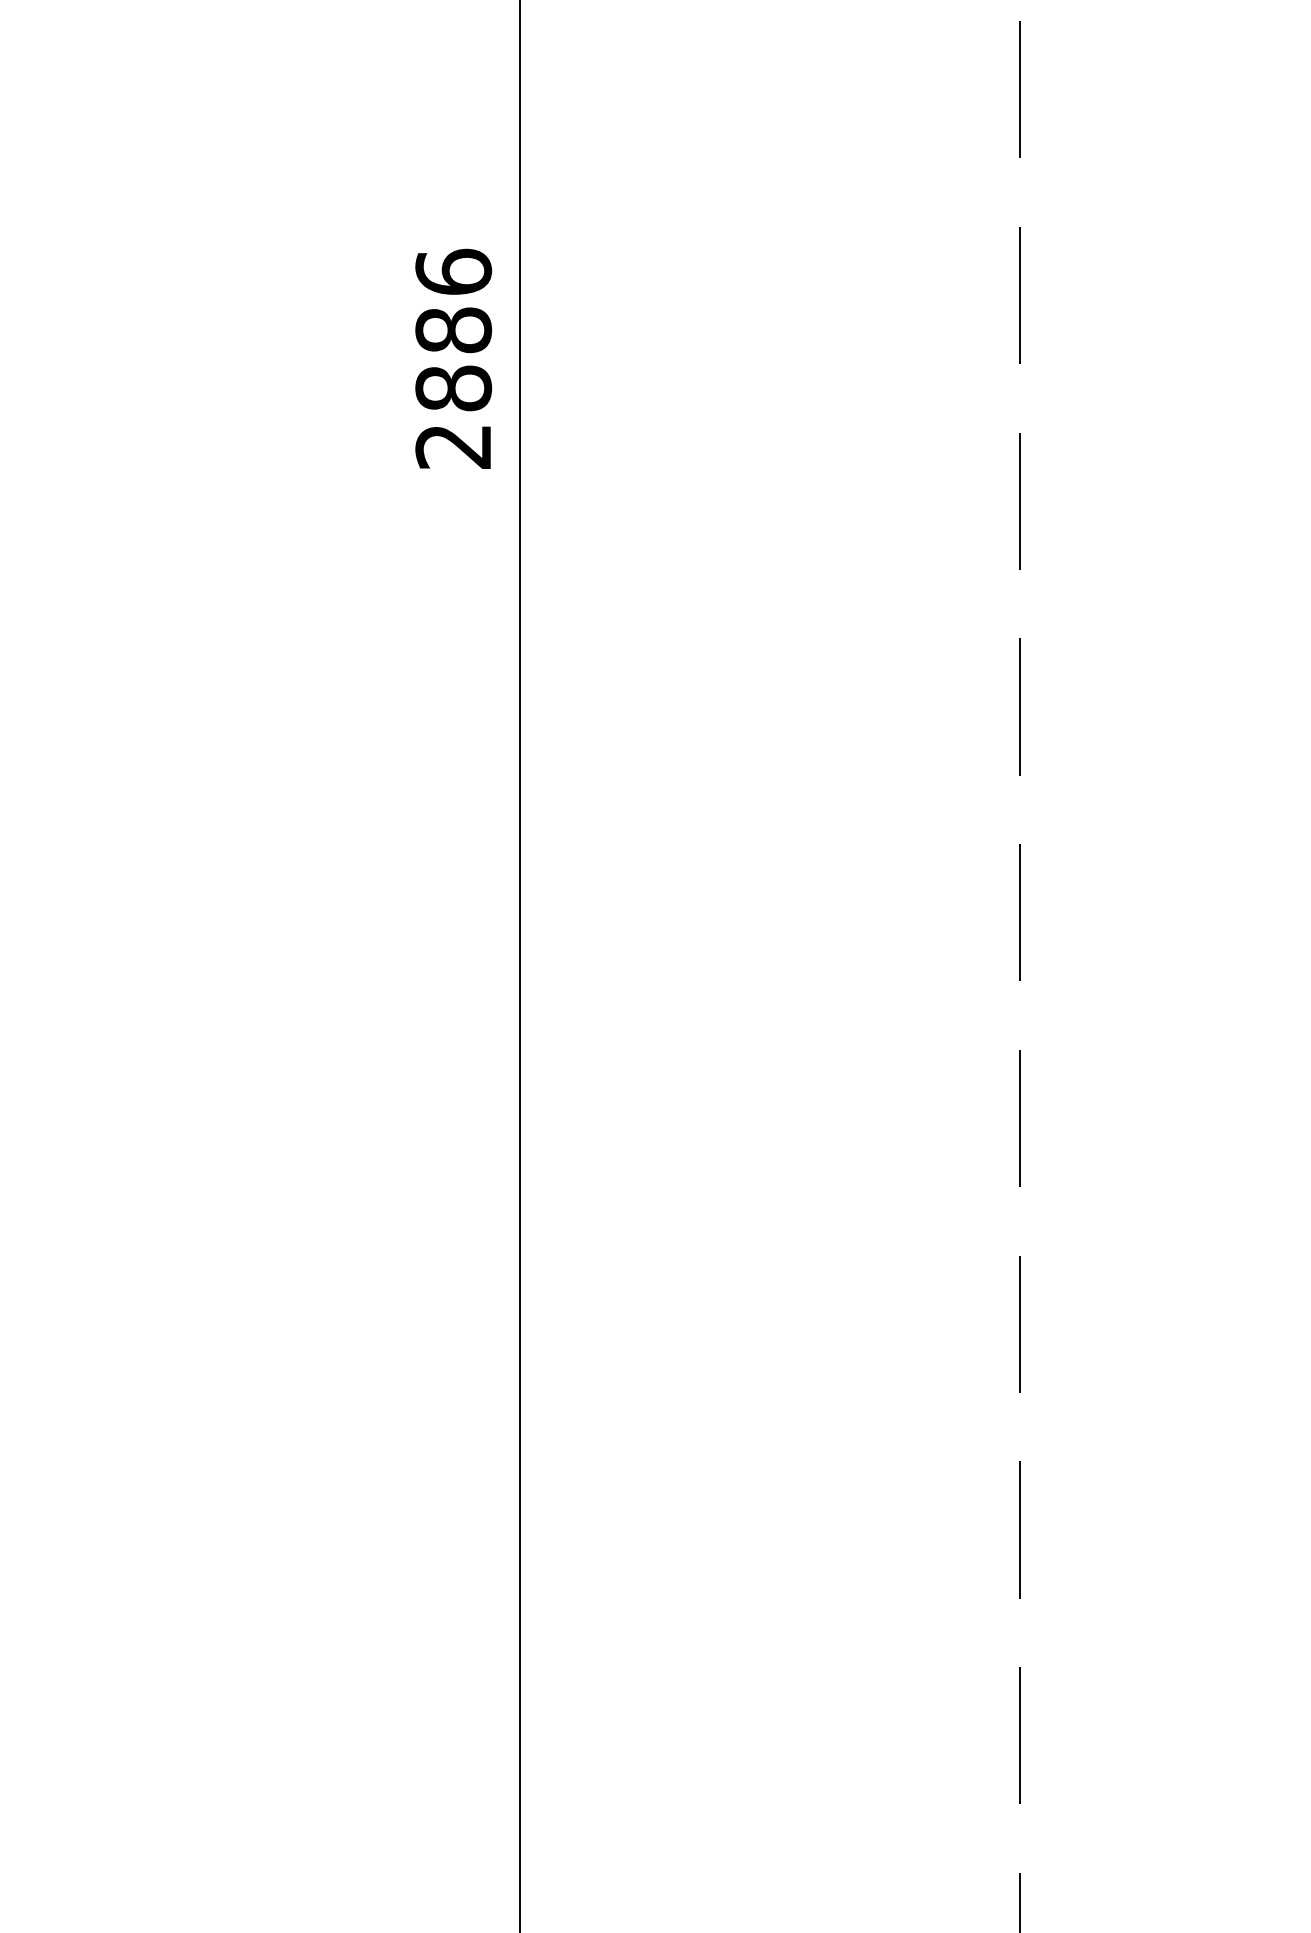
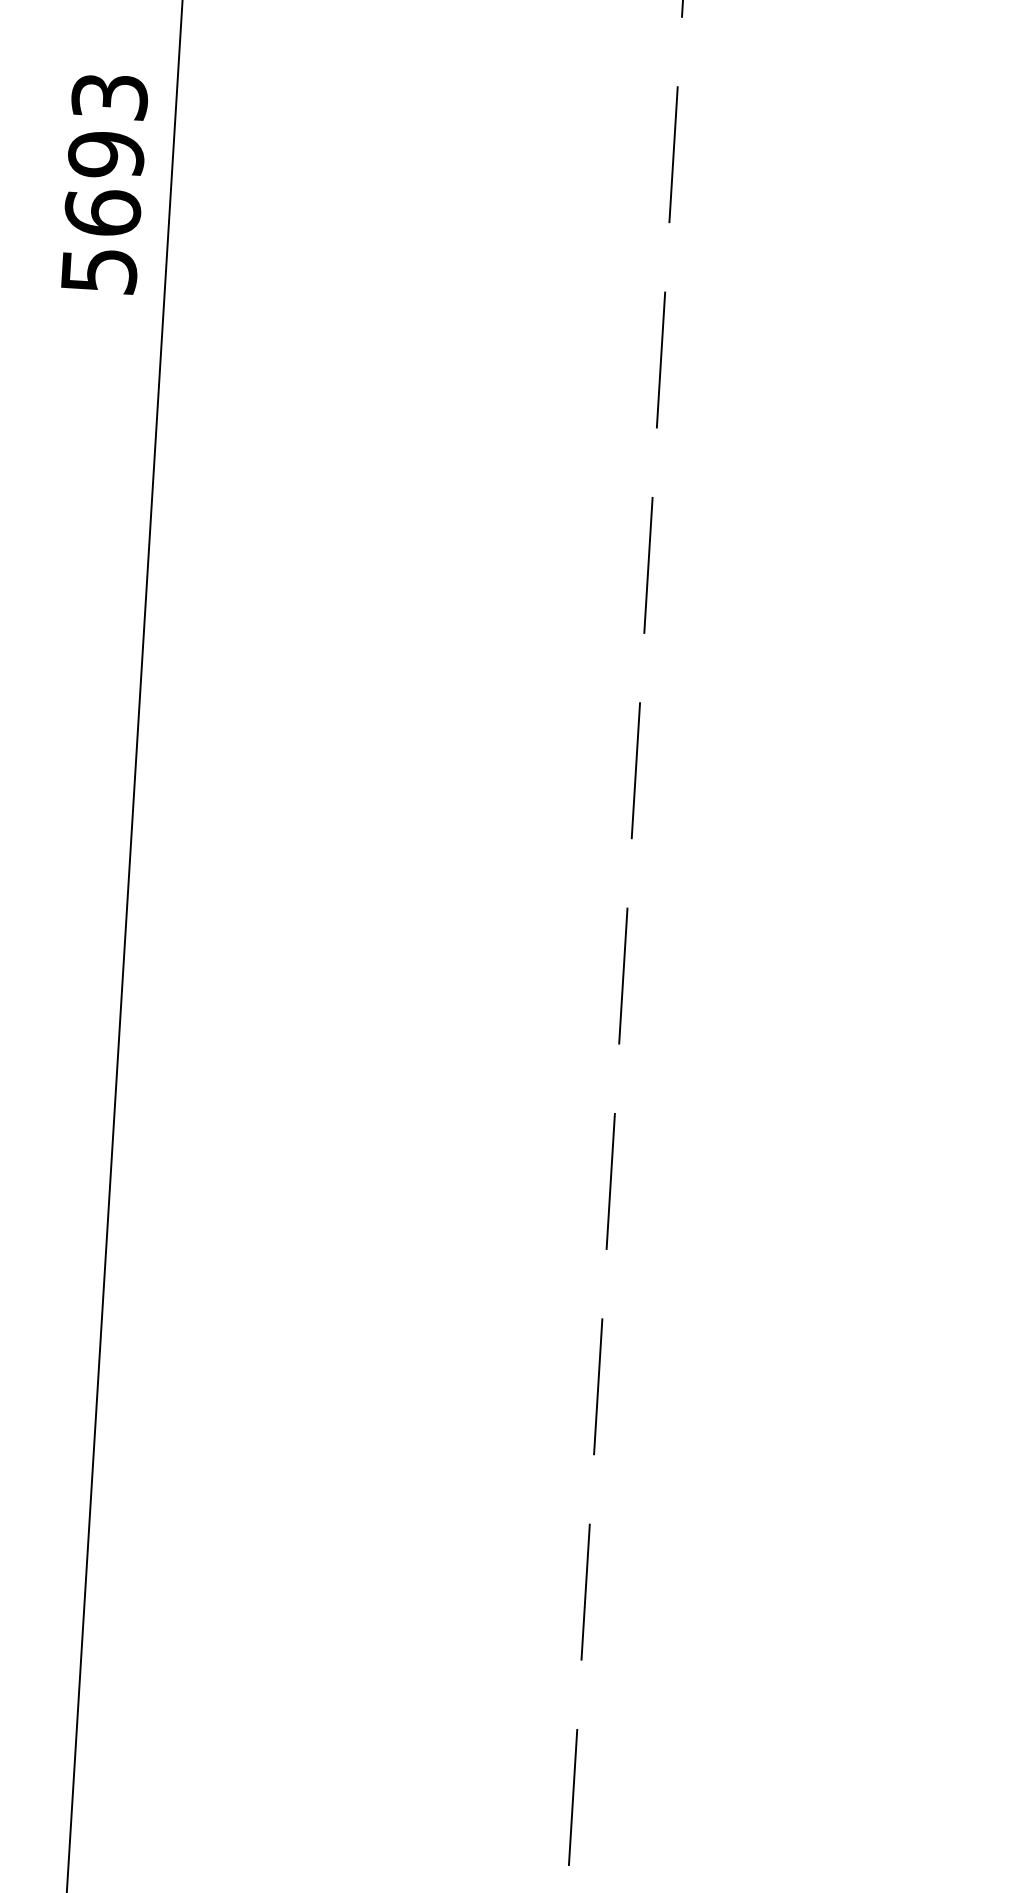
text: (453, 358) -> (104, 182), 2886 -> 5693

